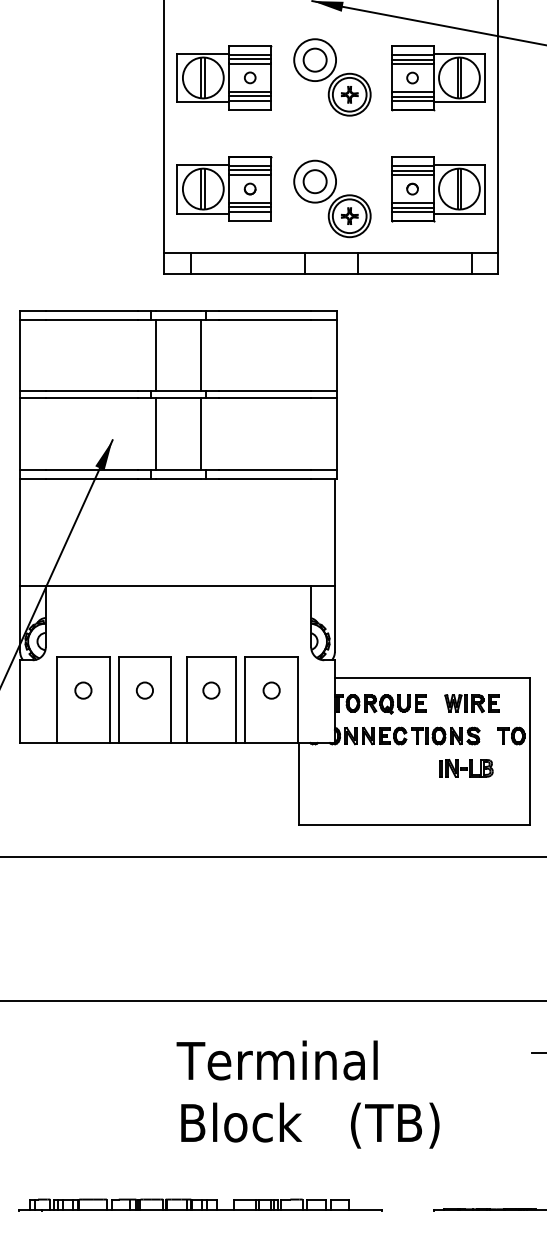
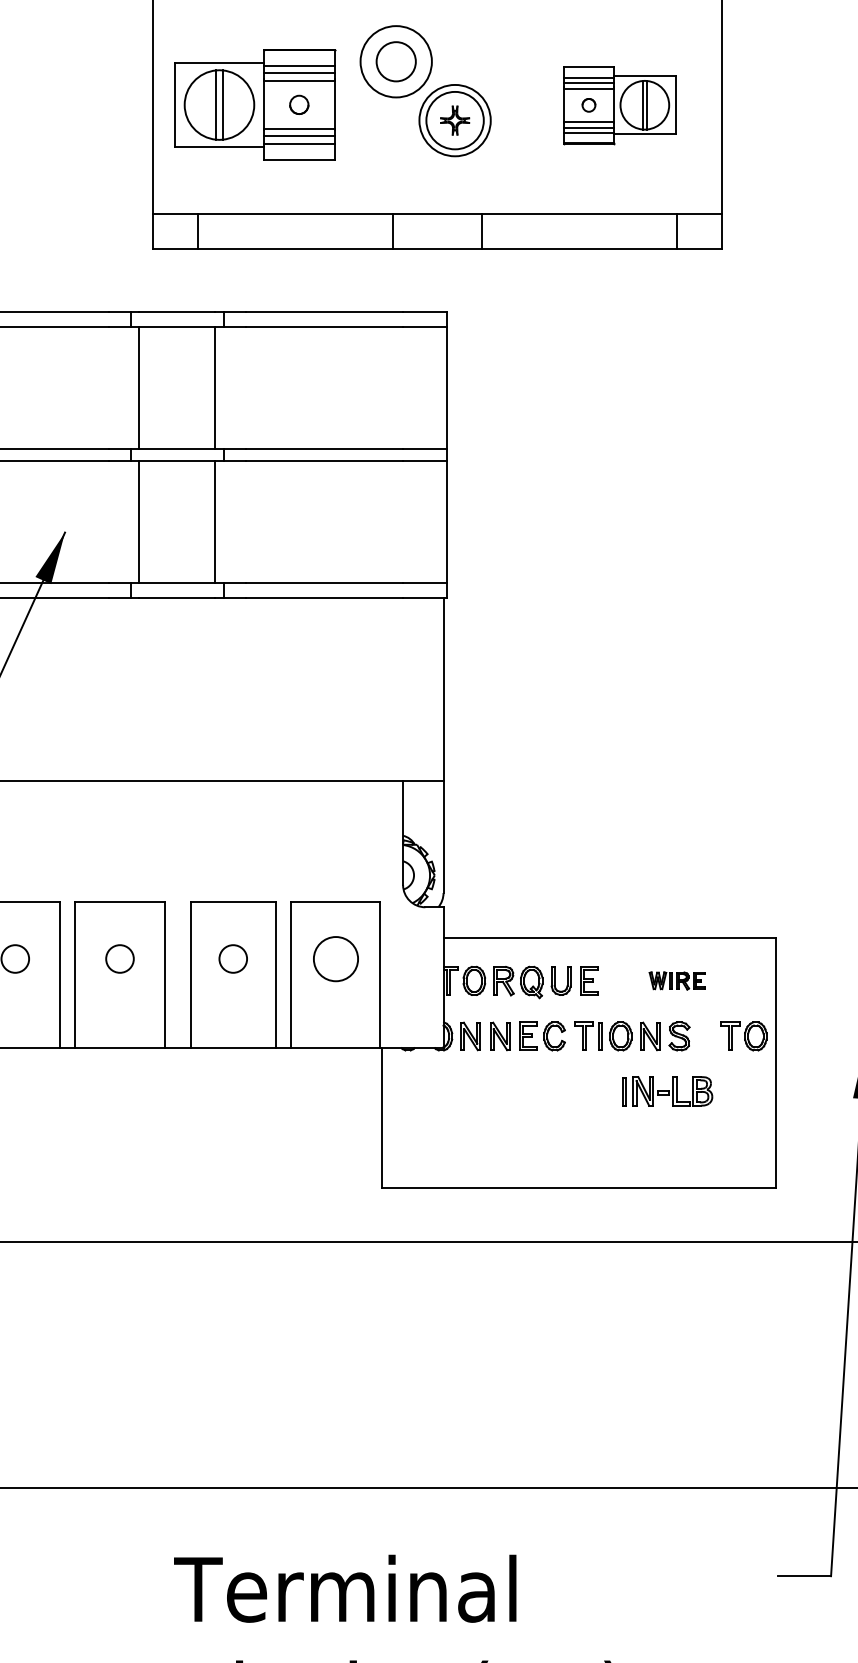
part: (438, 189) -> (619, 105), size x0.7
part: (332, 198) -> (425, 90), moved
circle: (271, 690) -> (335, 958), size x1.6
part: (471, 703) -> (676, 980), size x0.6

